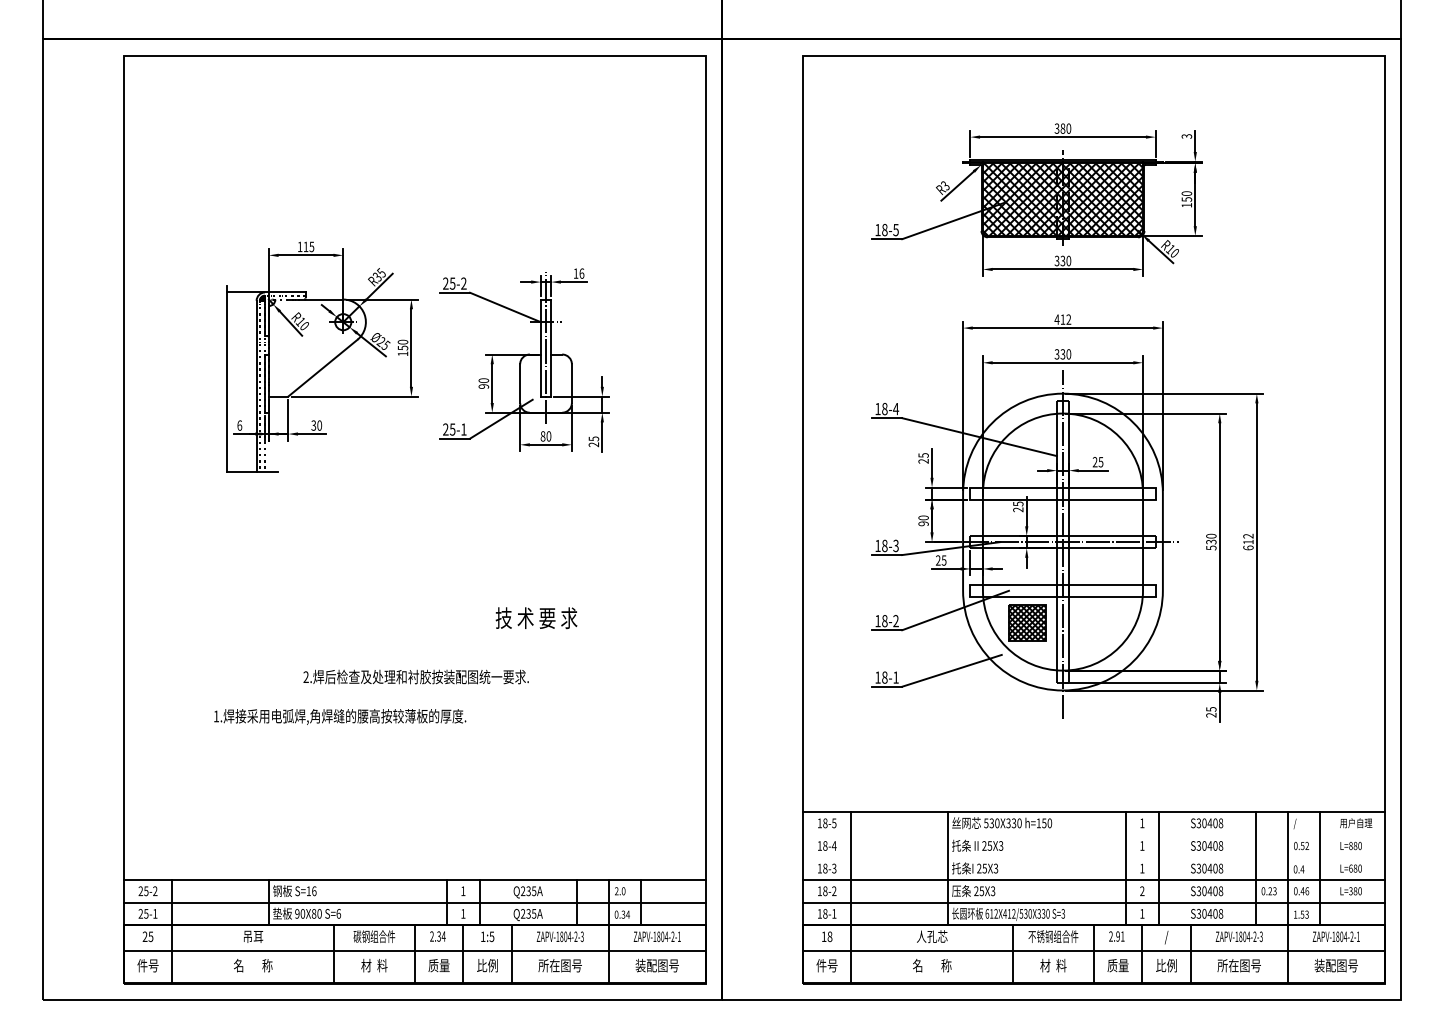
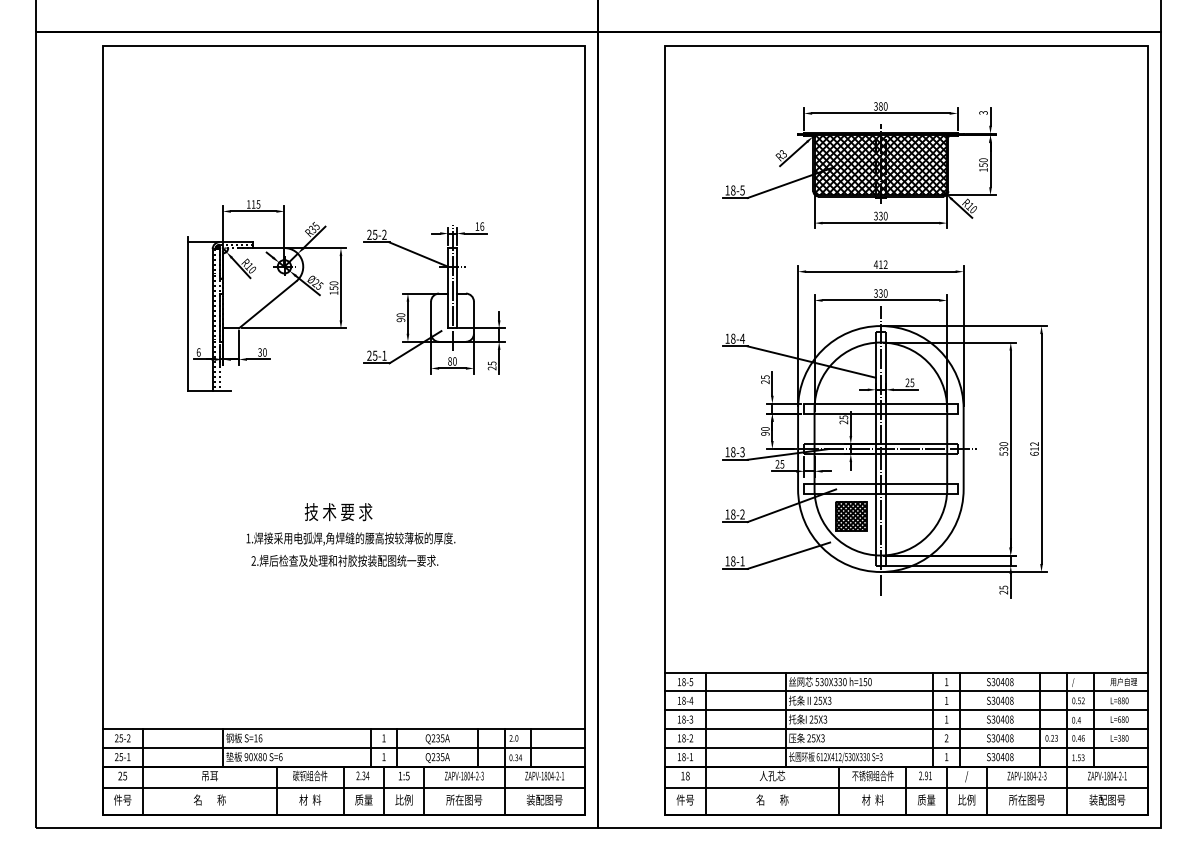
text: (536, 618) -> (338, 512), moved
text: (339, 716) -> (350, 538), moved
line: (1093, 834) -> (906, 691), added
line: (1093, 857) -> (906, 710), added

